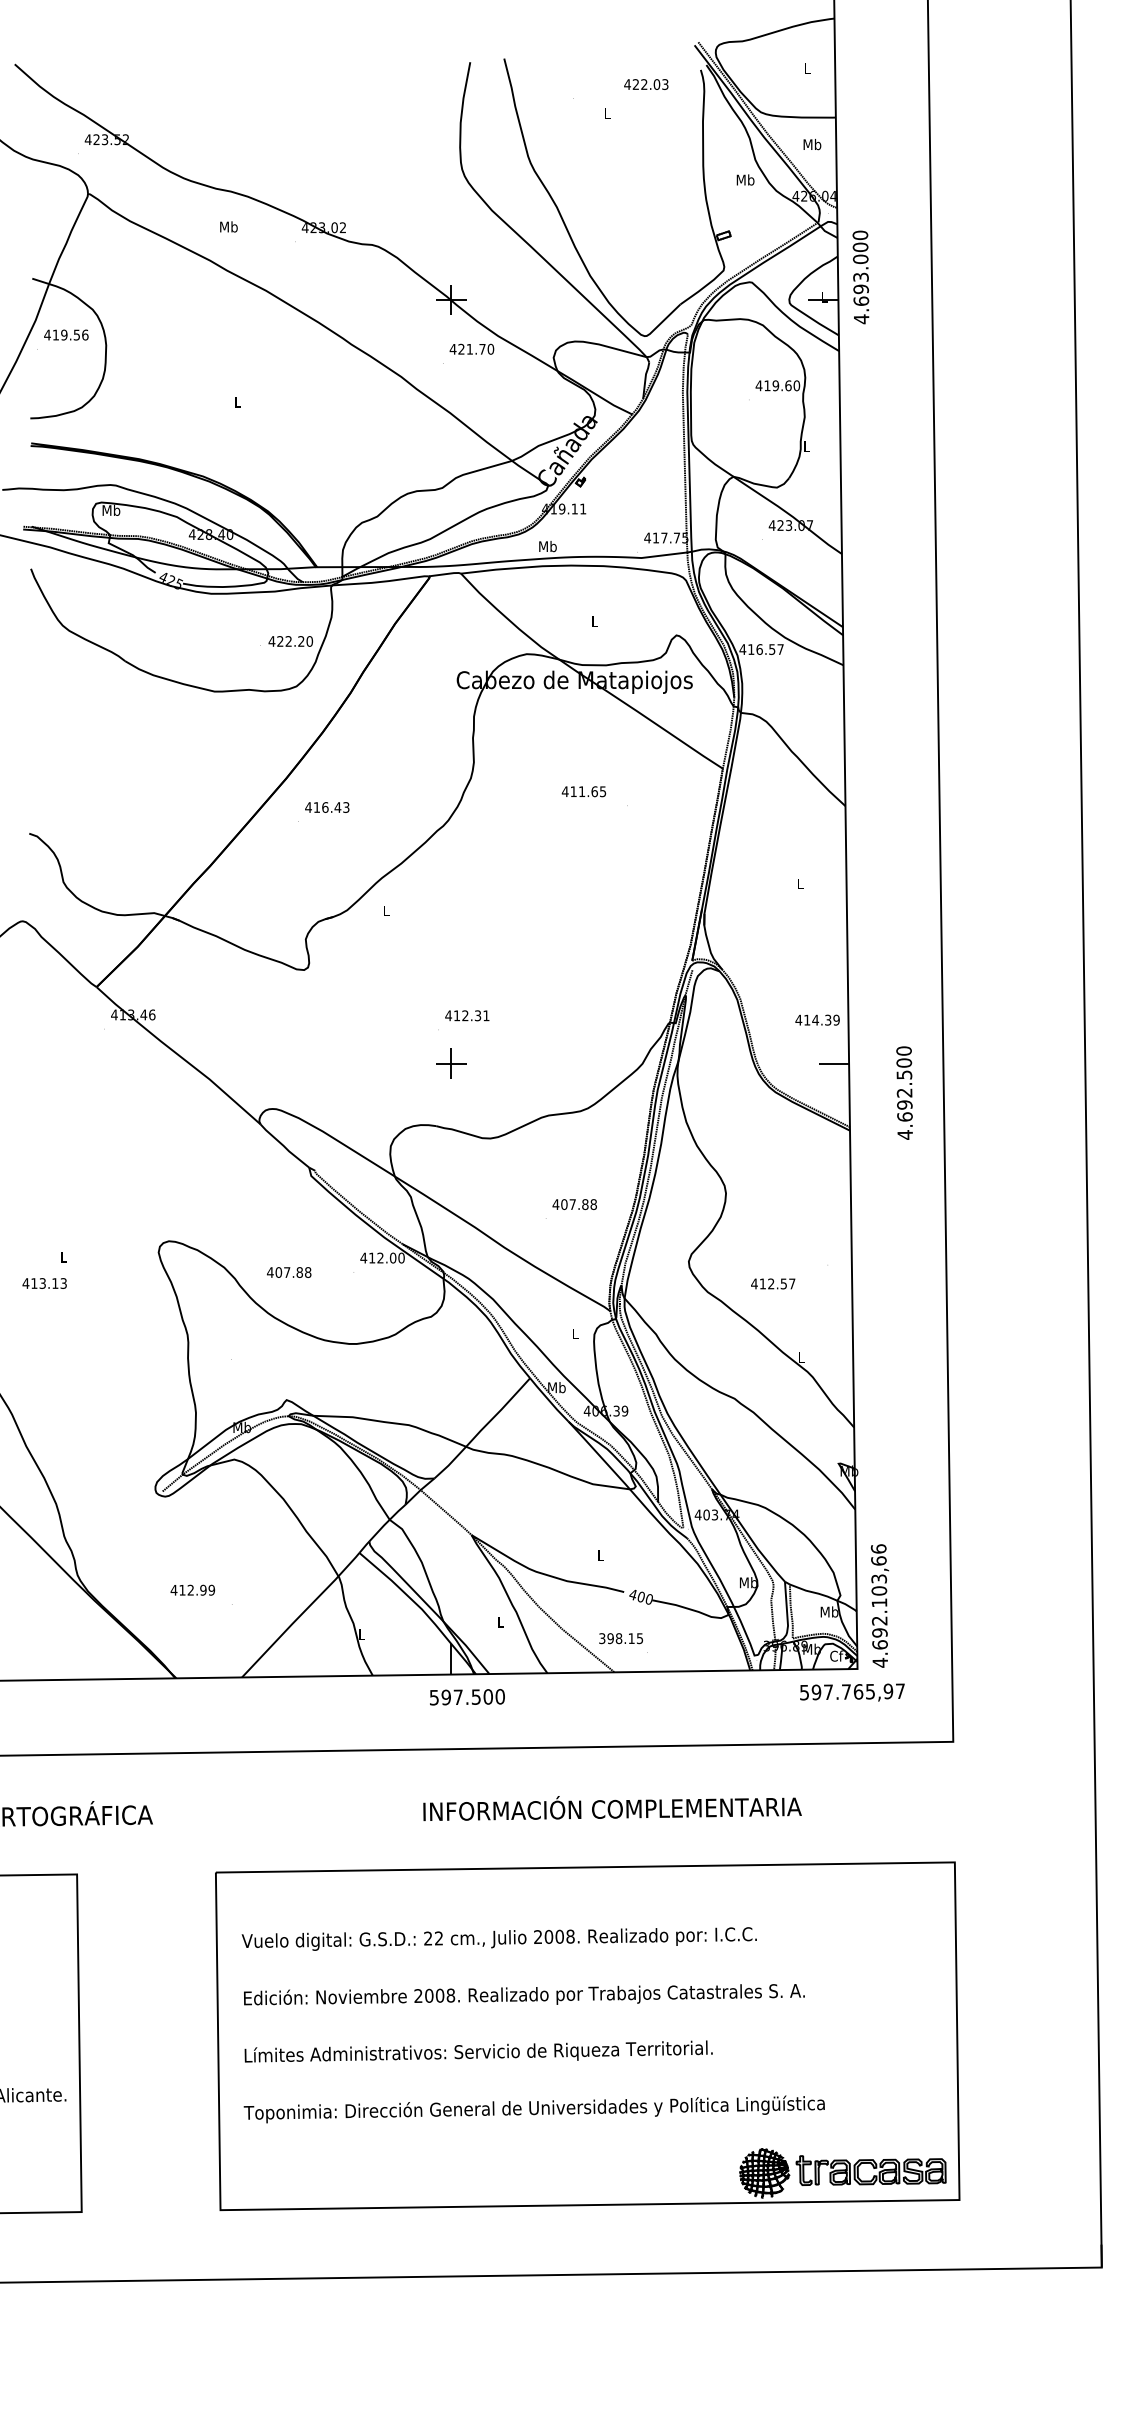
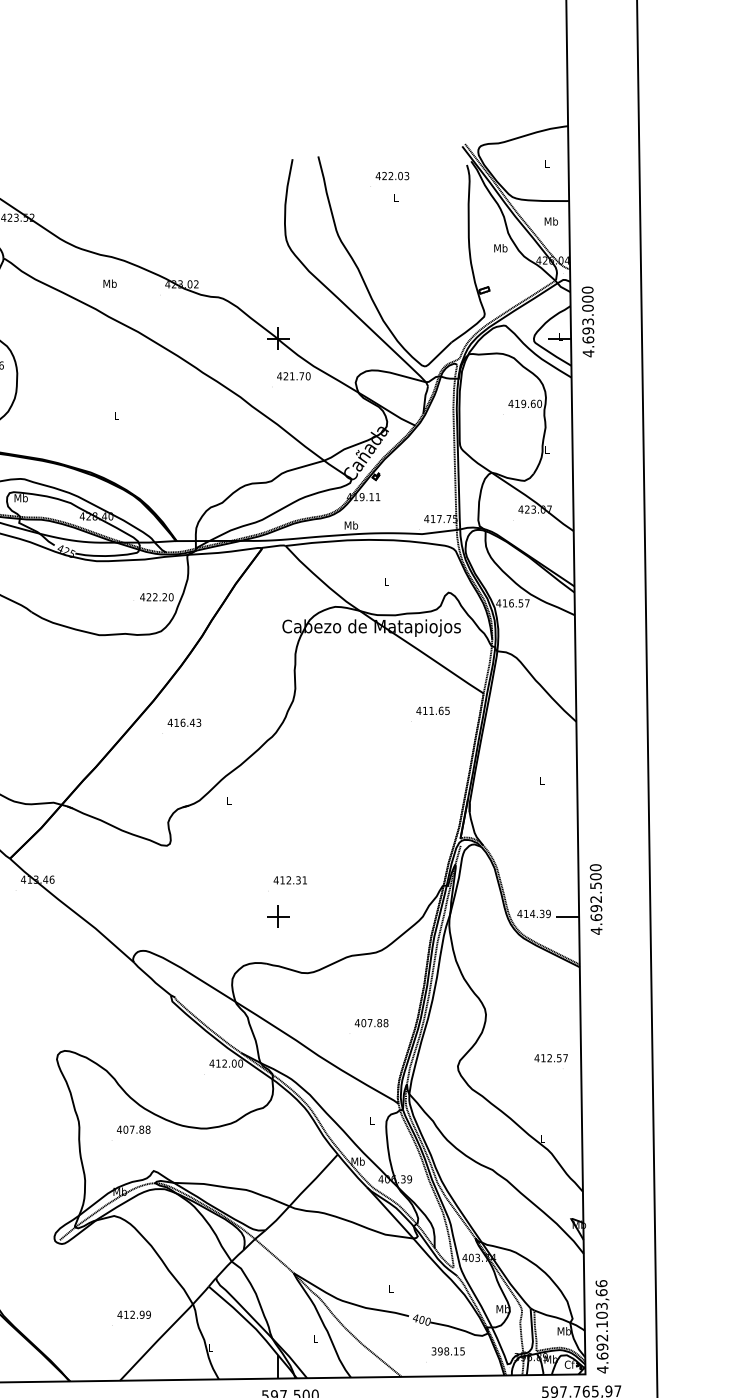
text: (646, 84) -> (392, 176), moved
text: (583, 791) -> (432, 710), moved
text: (817, 1019) -> (534, 913), moved
text: (904, 1092) -> (596, 899), moved
text: (289, 1272) -> (133, 1129), moved
text: (773, 1283) -> (551, 1057), moved
text: (192, 1589) -> (133, 1314), moved
text: (620, 1638) -> (447, 1351), moved

